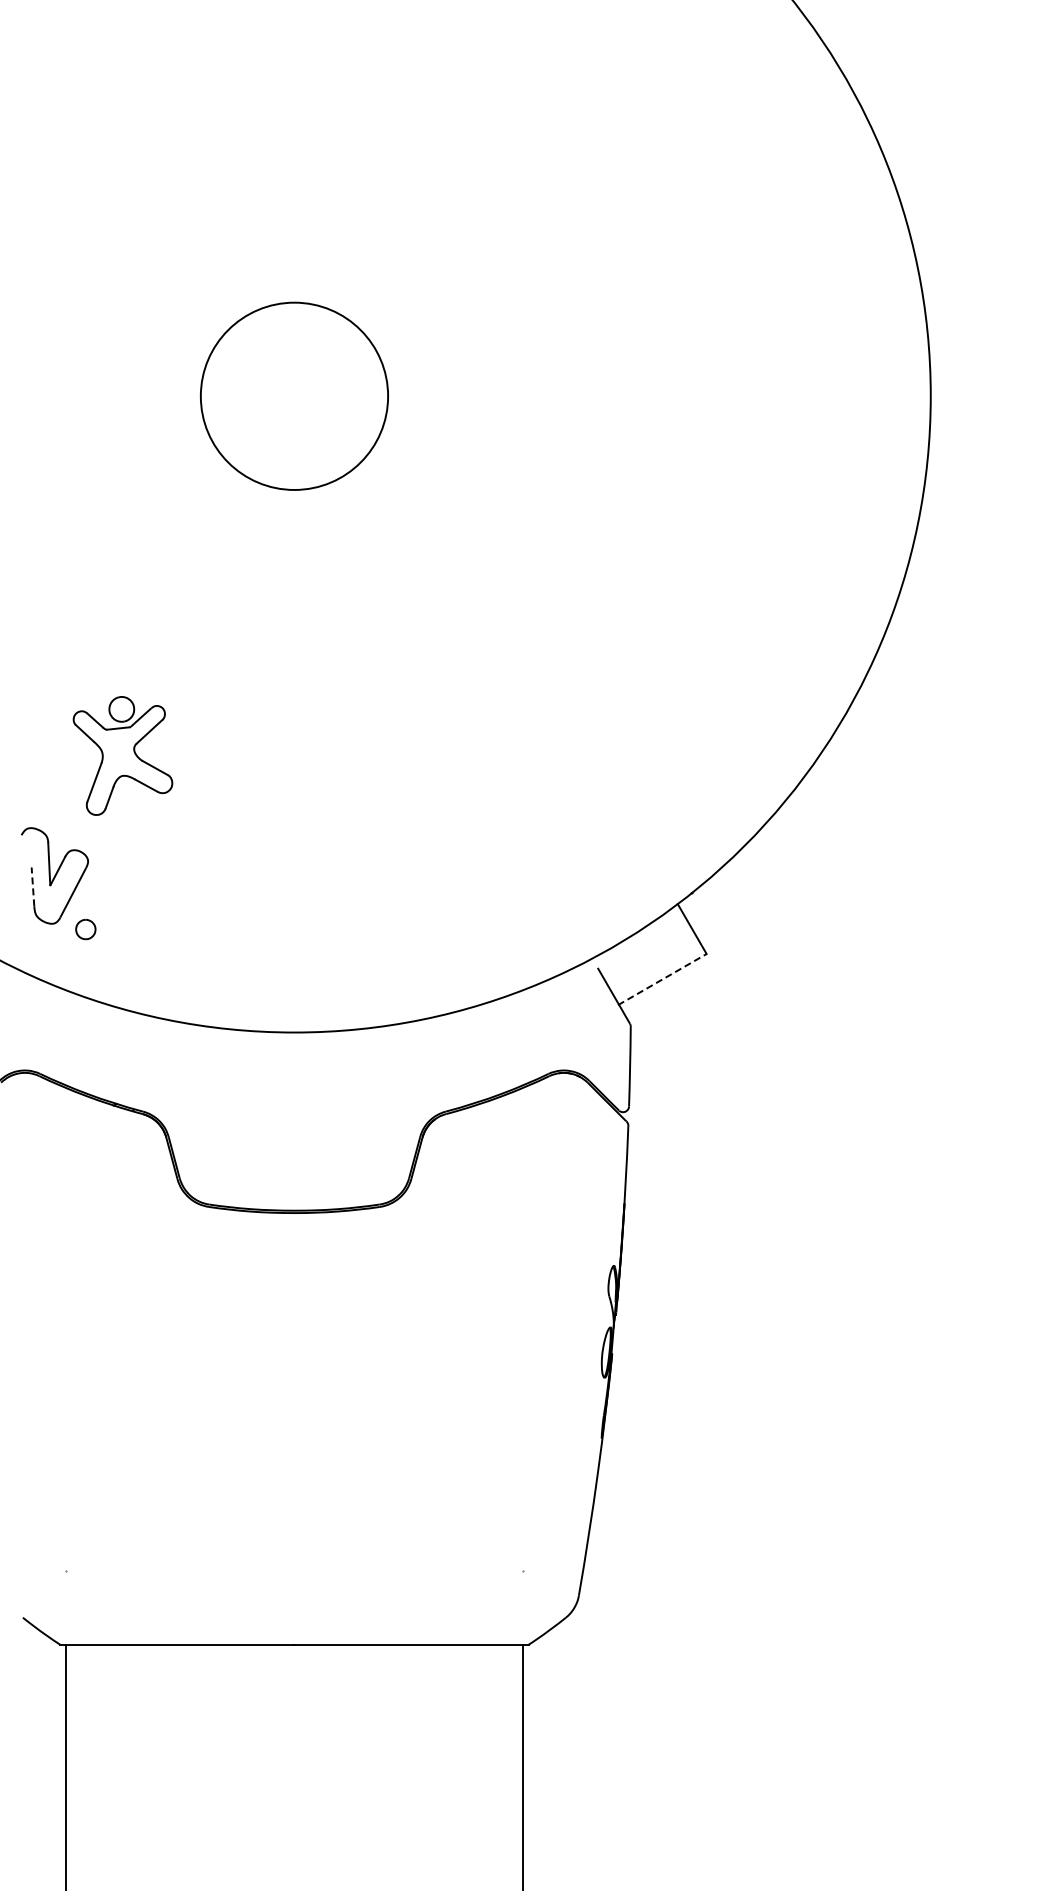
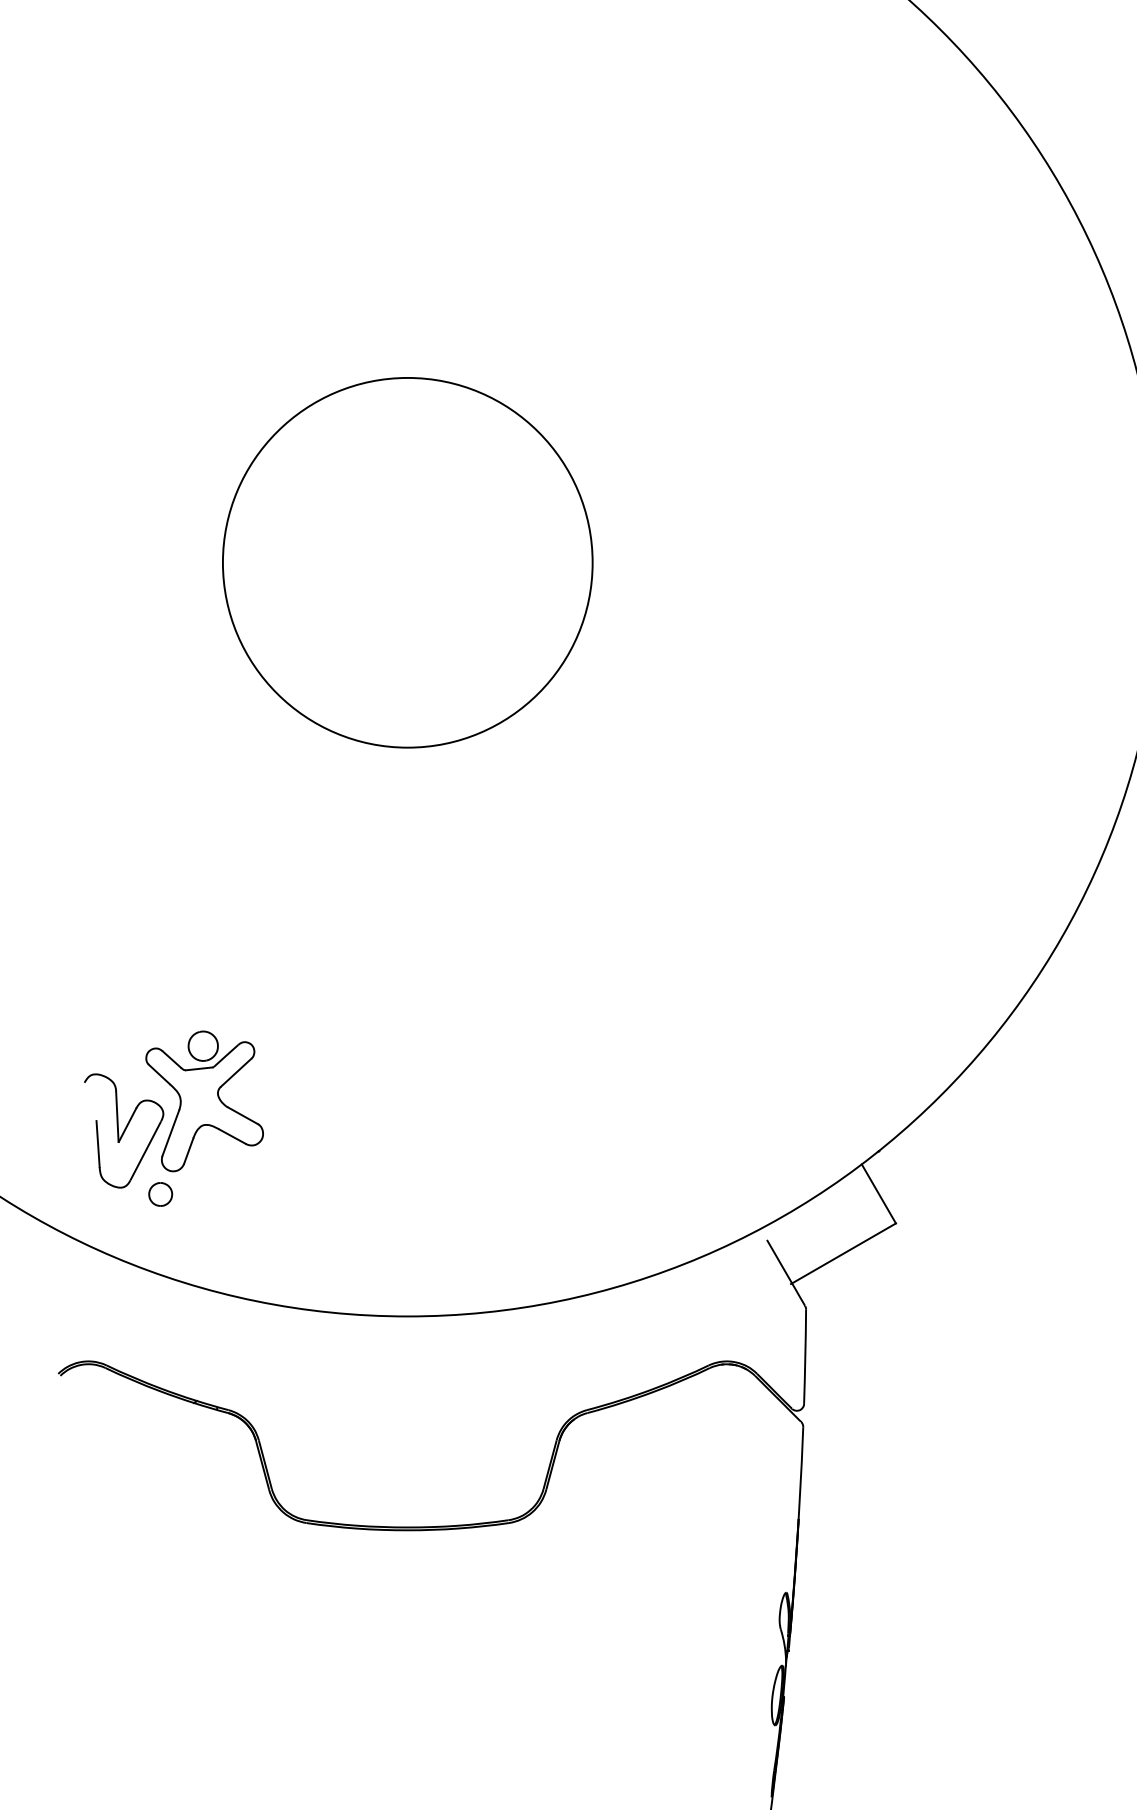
circle: (294, 396) -> (407, 563), size x1.67
part: (122, 755) -> (204, 1100), moved
line: (32, 886) -> (97, 1143), dashed -> solid
line: (662, 979) -> (843, 1253), dashed -> solid

